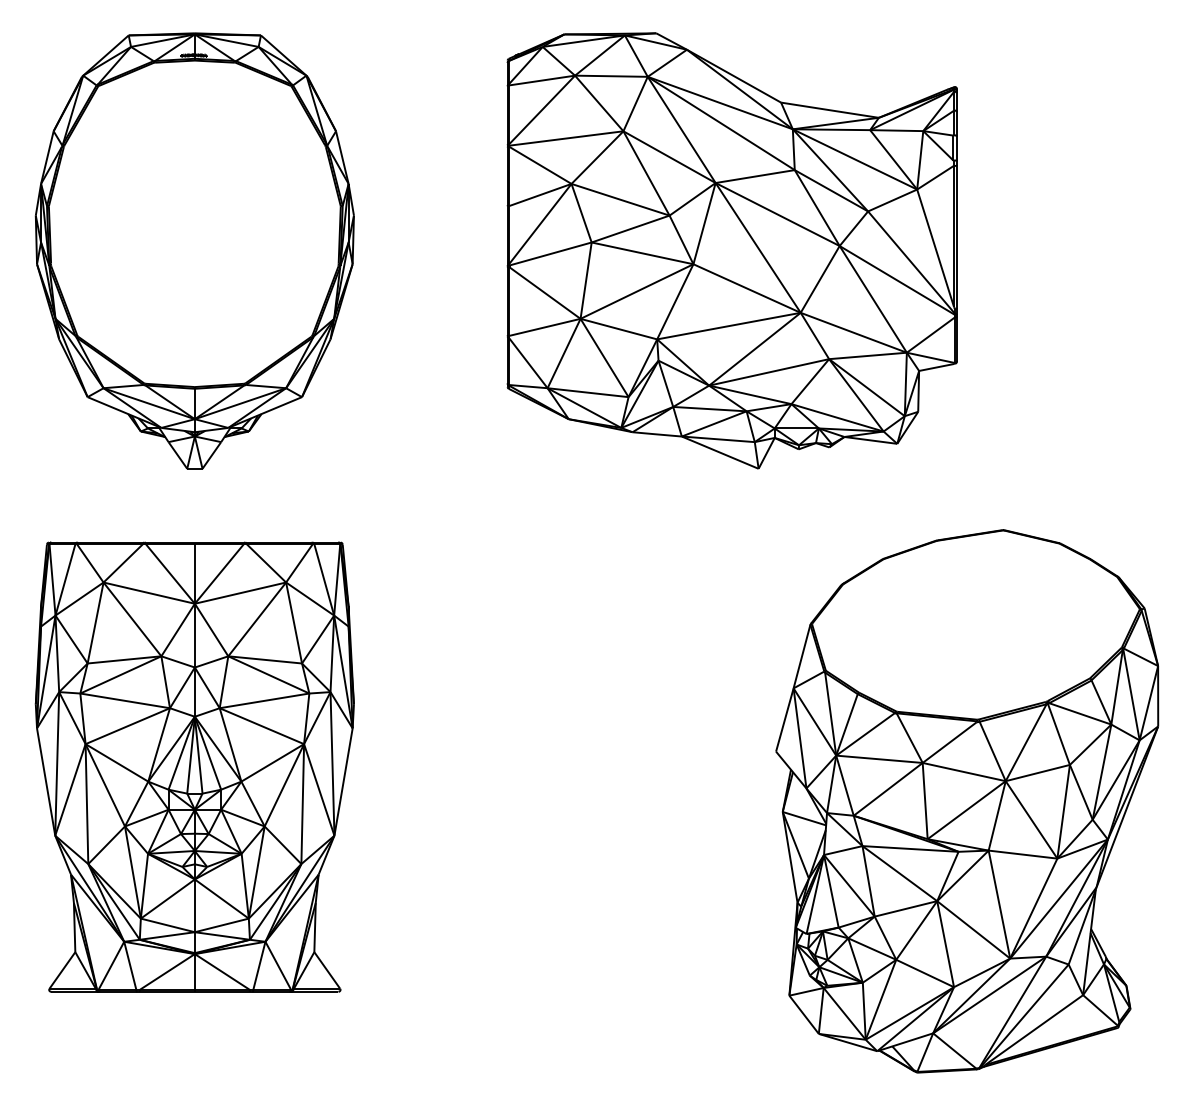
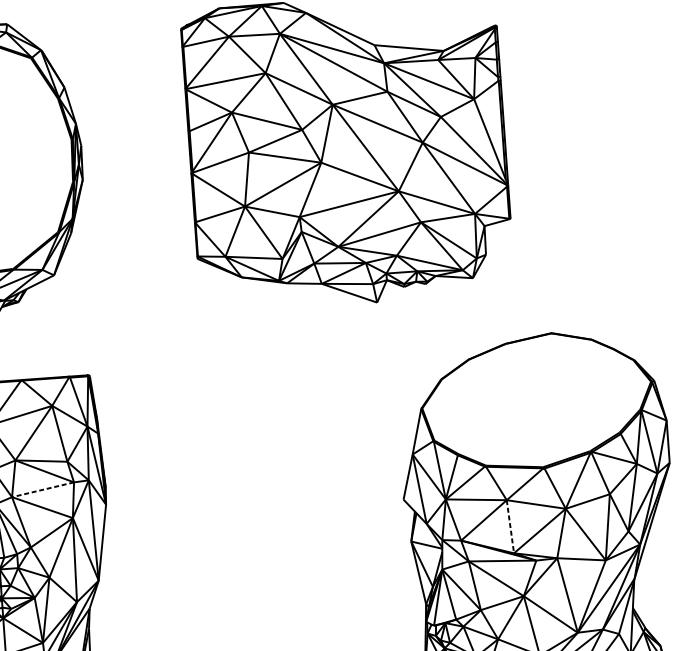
line: (264, 700) -> (43, 489), solid -> dashed
line: (925, 801) -> (510, 527), solid -> dashed

